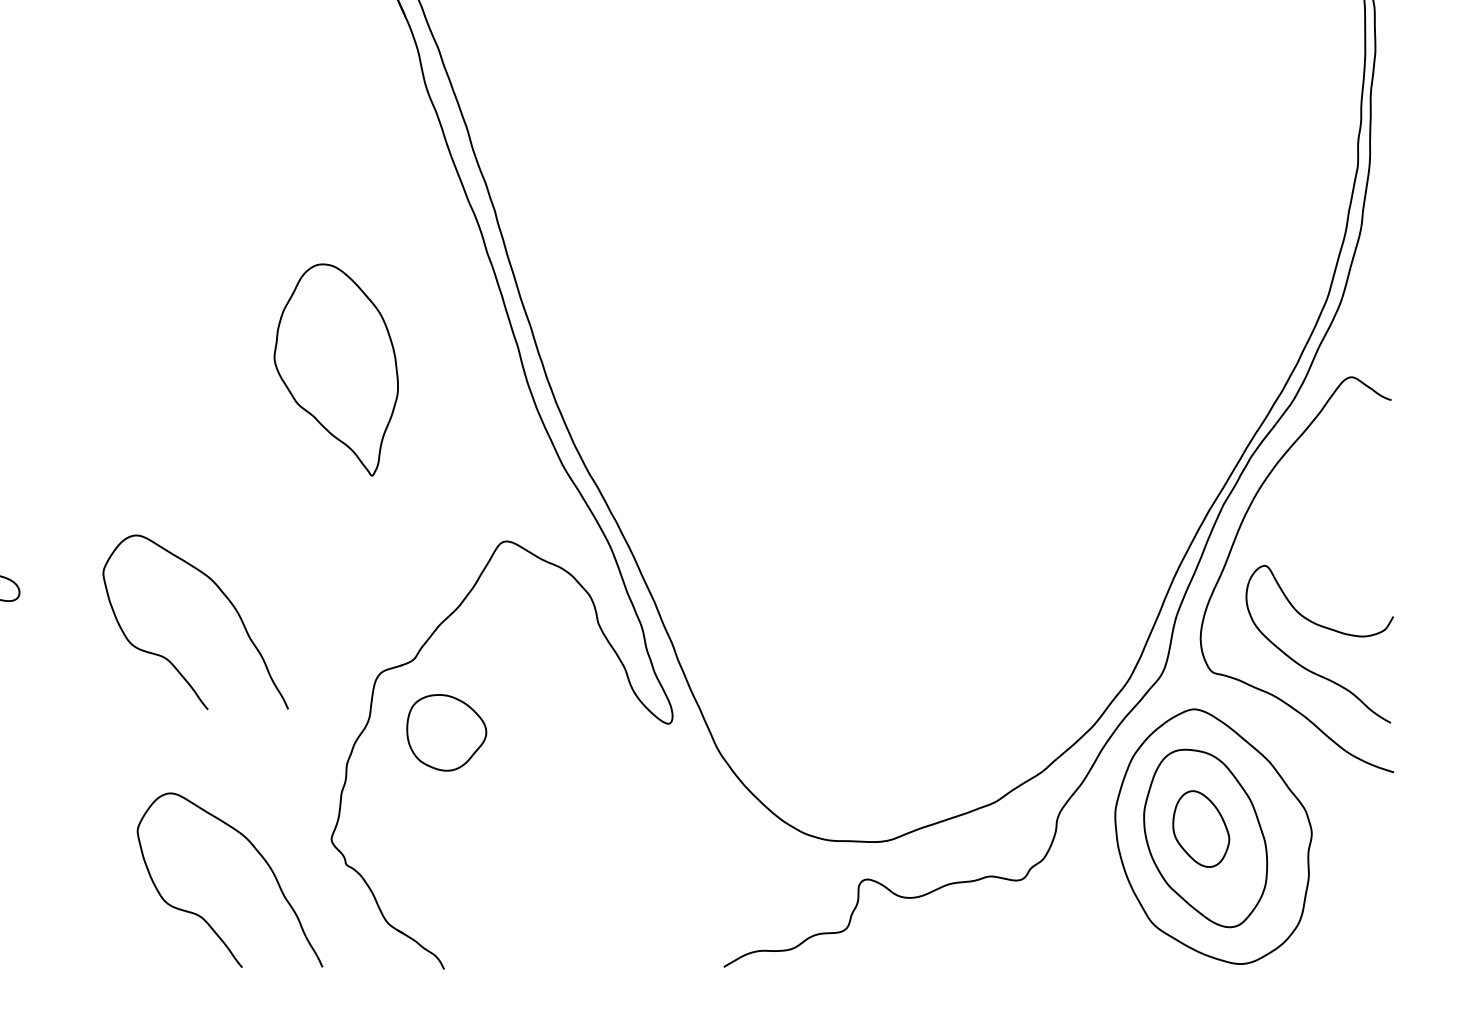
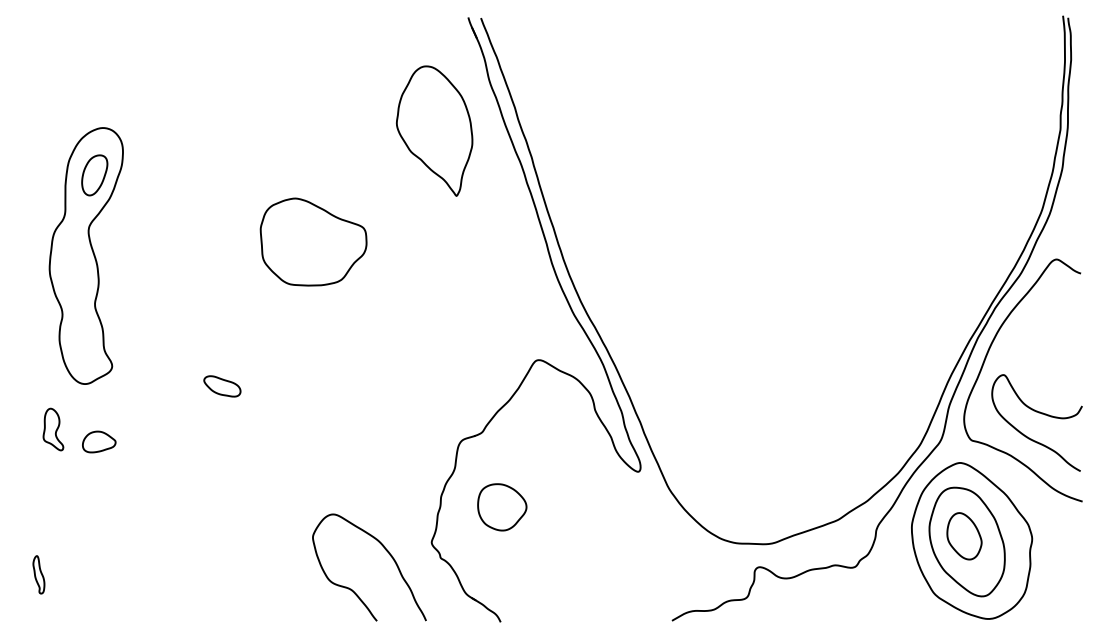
part: (138, 347) -> (313, 241), added
part: (336, 369) -> (434, 130), moved
curve: (228, 602) -> (368, 397), removed
part: (447, 733) -> (502, 507), moved

